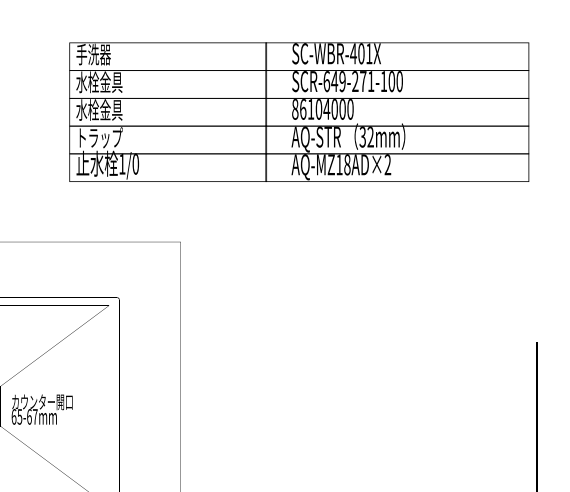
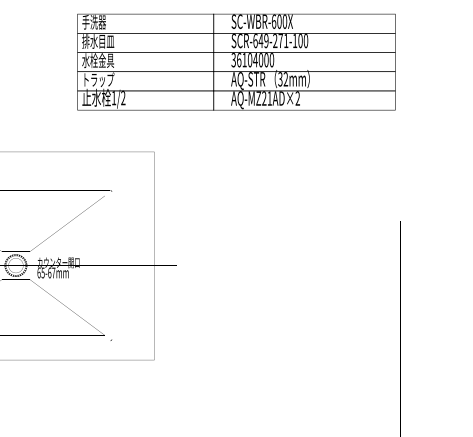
text: (361, 53) -> (279, 21), SC-WBR-401X -> SC-WBR-600X
text: (99, 82) -> (98, 41), 水栓金具 -> 排水目皿
text: (294, 109) -> (233, 60), 86104000 -> 36104000
text: (136, 164) -> (123, 98), 1/0 -> 1/2
text: (342, 164) -> (266, 98), AQ-MZ18AD×2 -> AQ-MZ21AD×2

